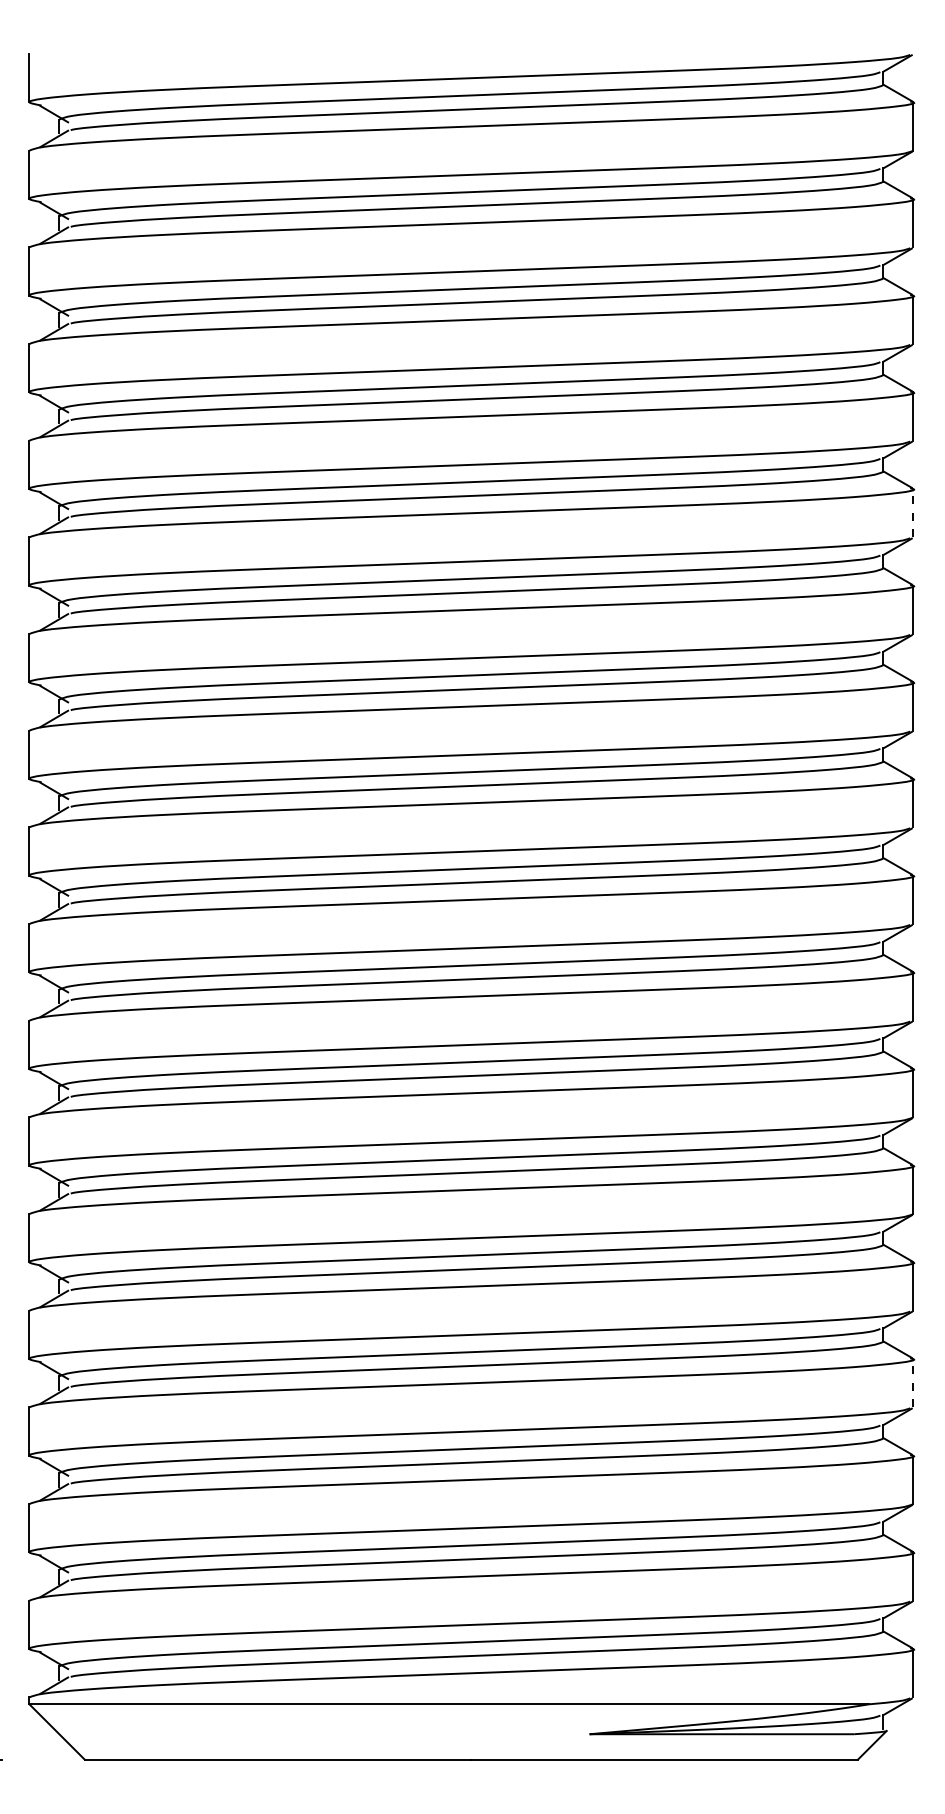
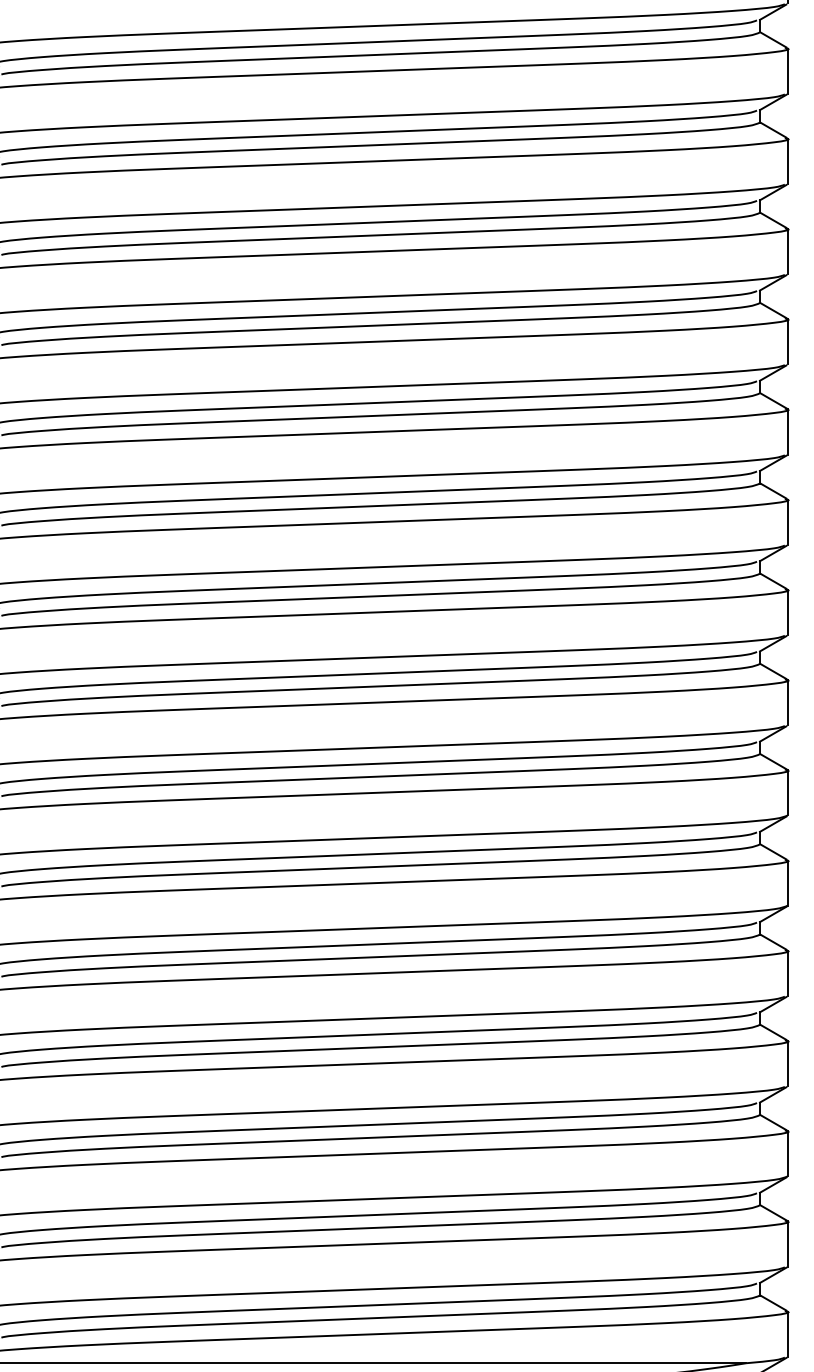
line: (913, 512) -> (787, 250), dashed -> solid
line: (913, 1382) -> (787, 1062), dashed -> solid

